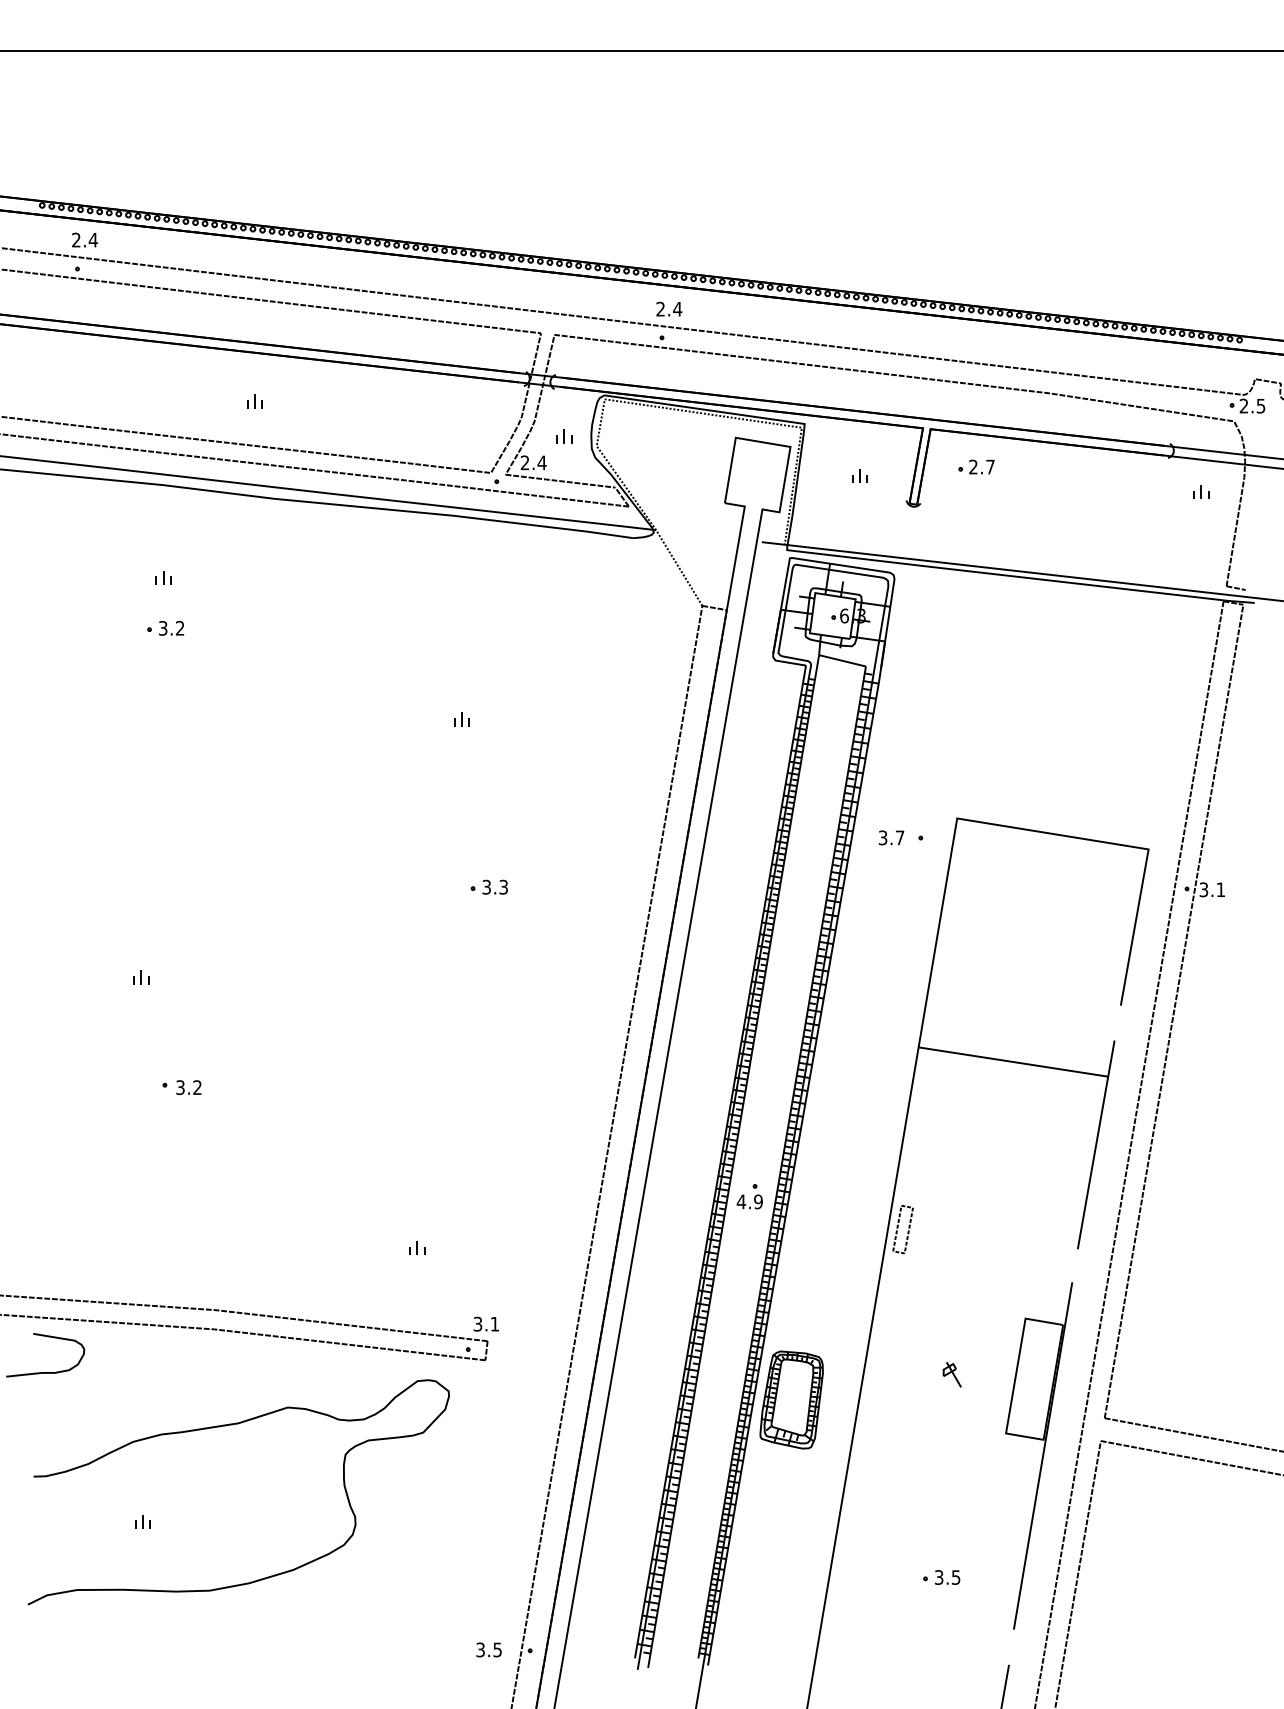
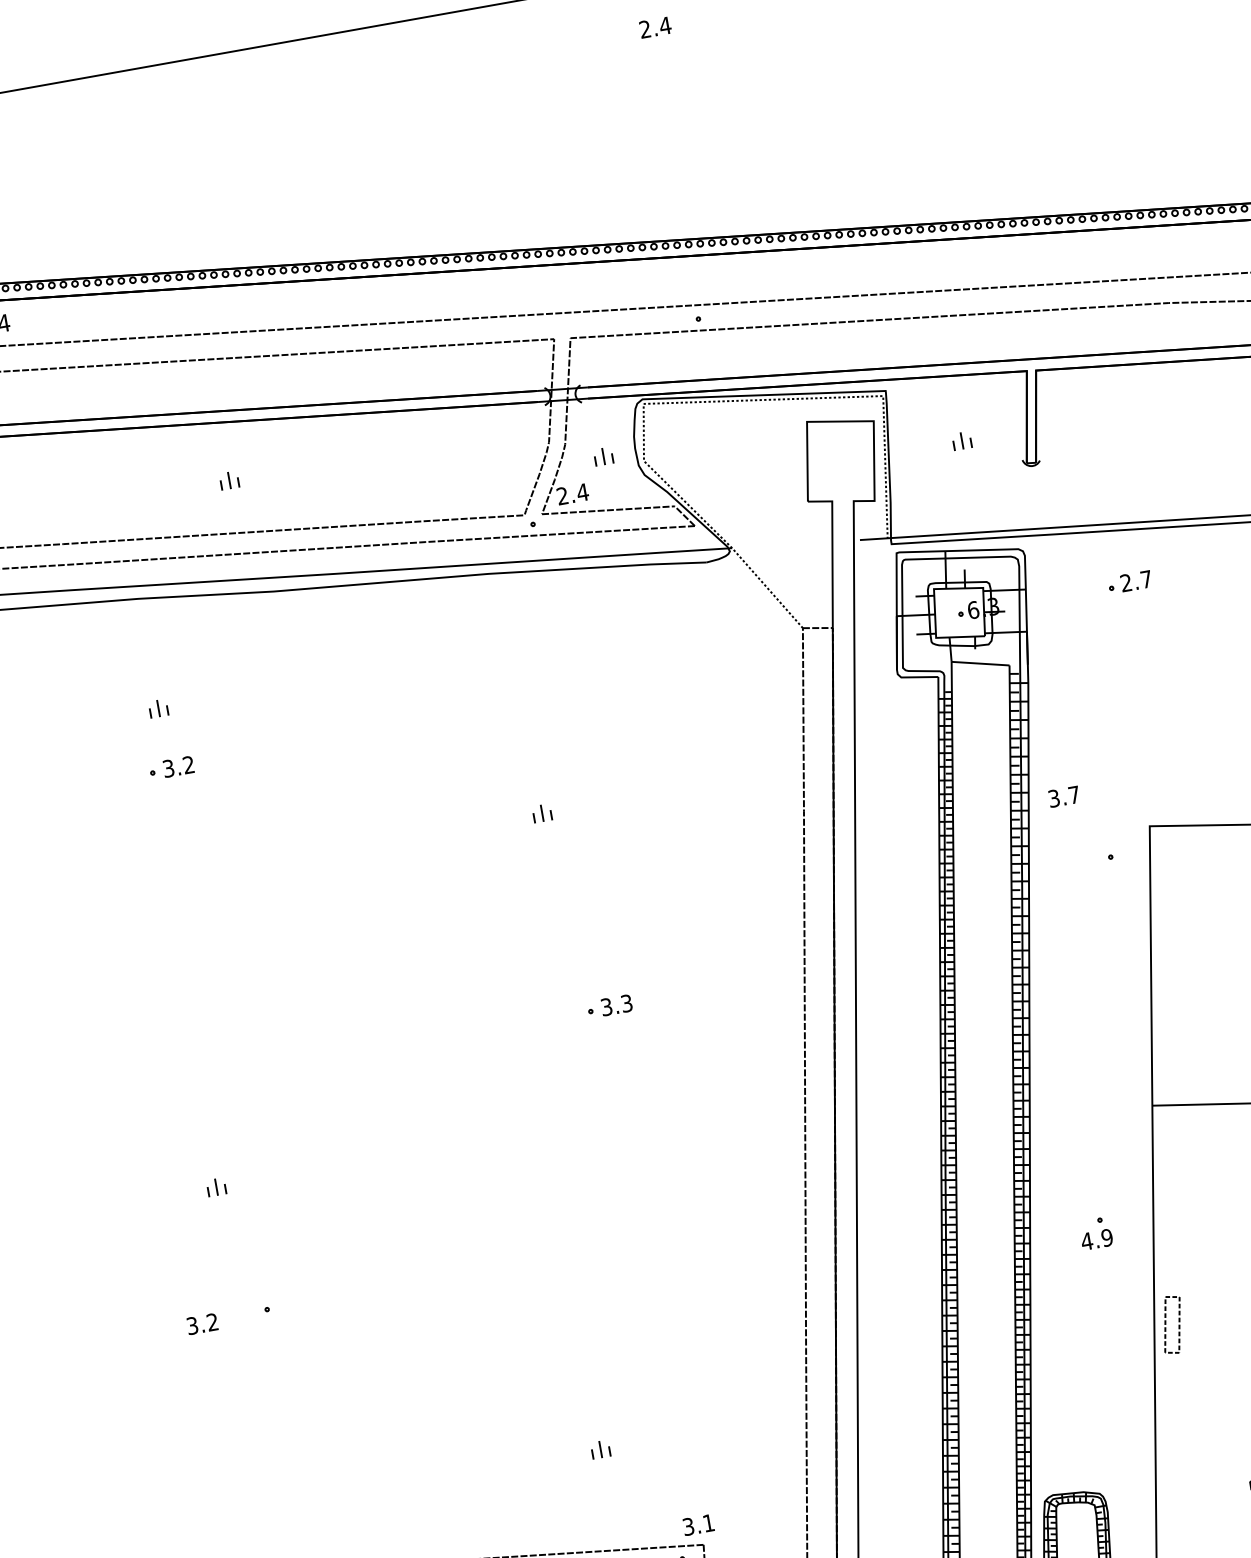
text: (669, 308) -> (655, 26), moved
part: (976, 466) -> (1129, 581), moved
text: (891, 837) -> (1064, 796), moved
text: (188, 1087) -> (201, 1324), moved
part: (749, 1196) -> (1095, 1233), moved

